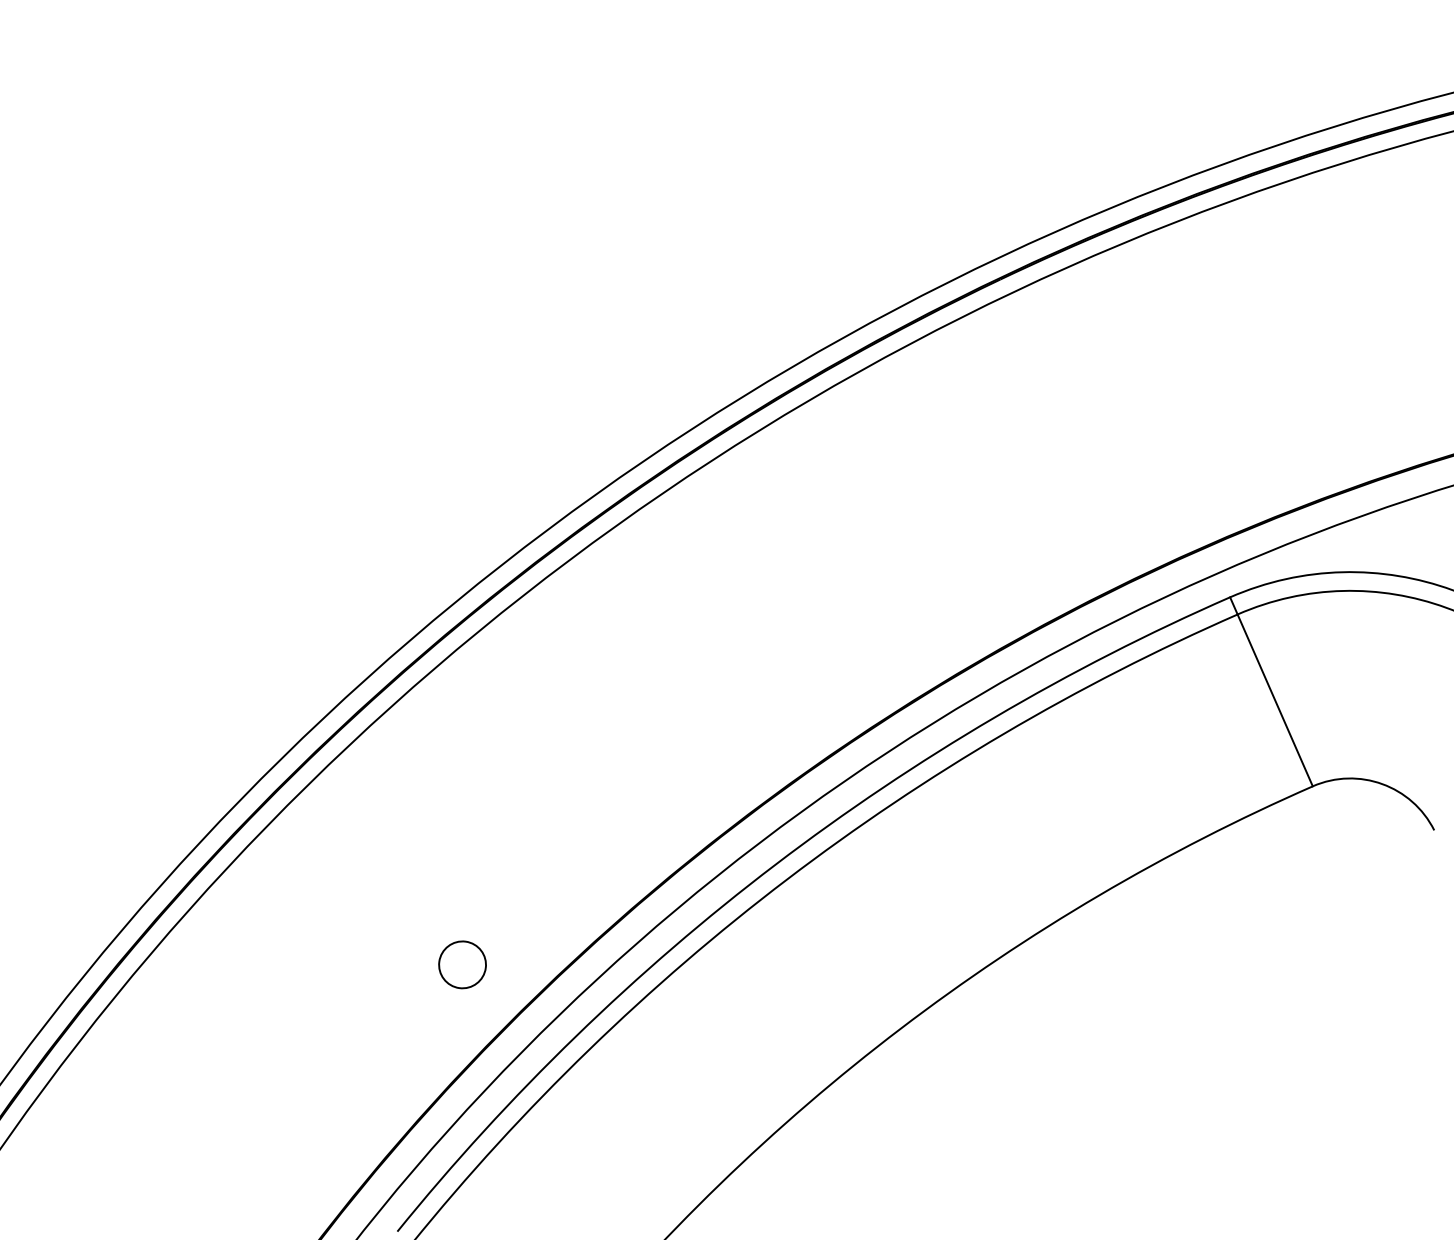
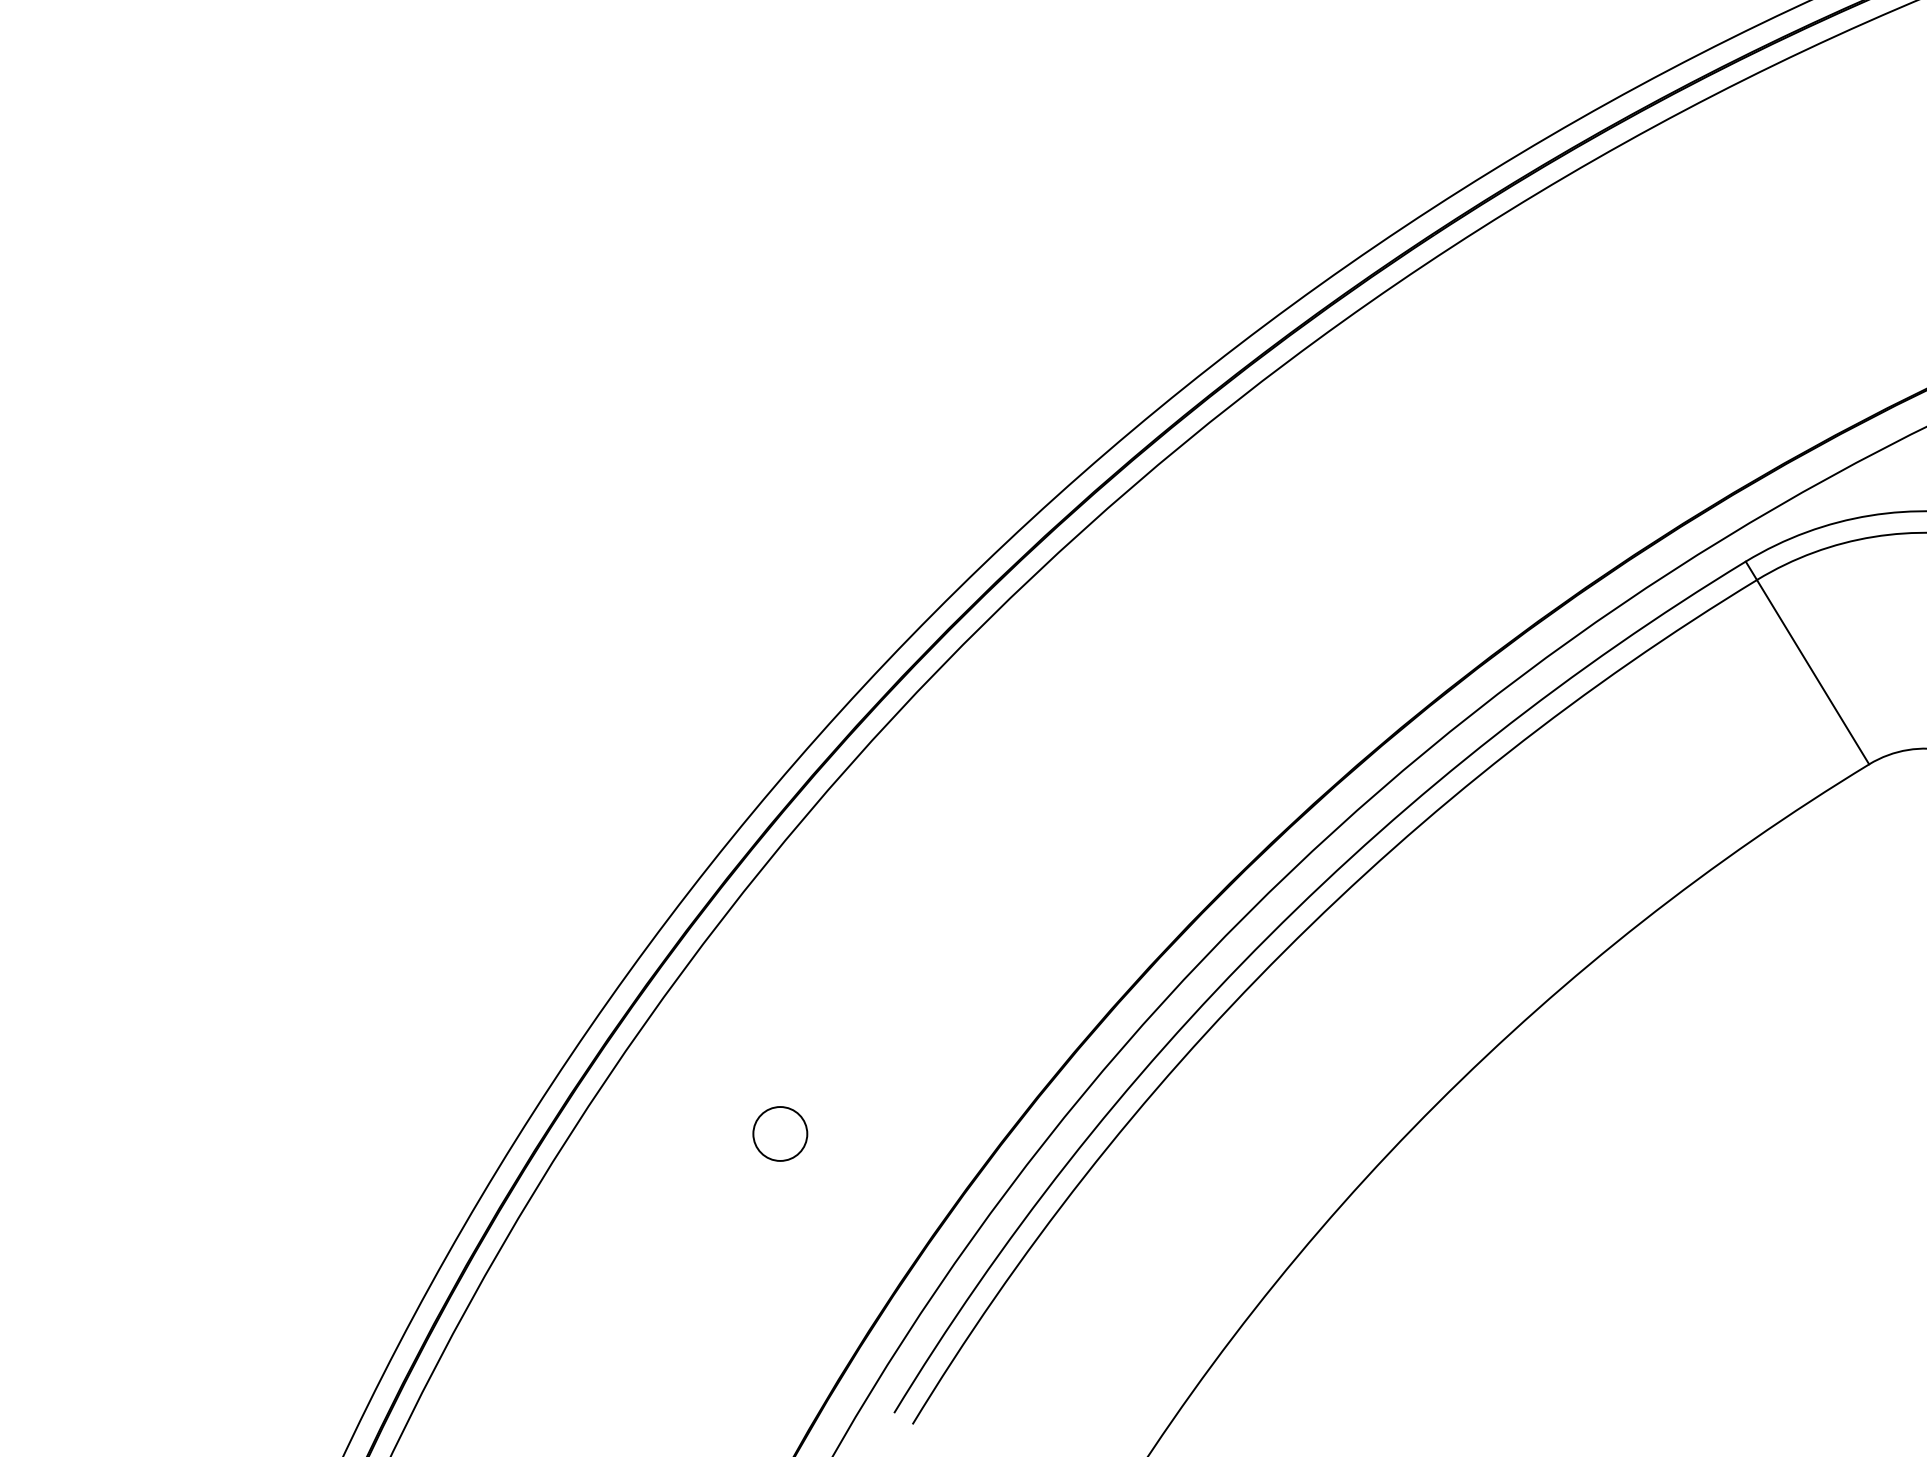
circle: (462, 964) -> (780, 1133), moved

